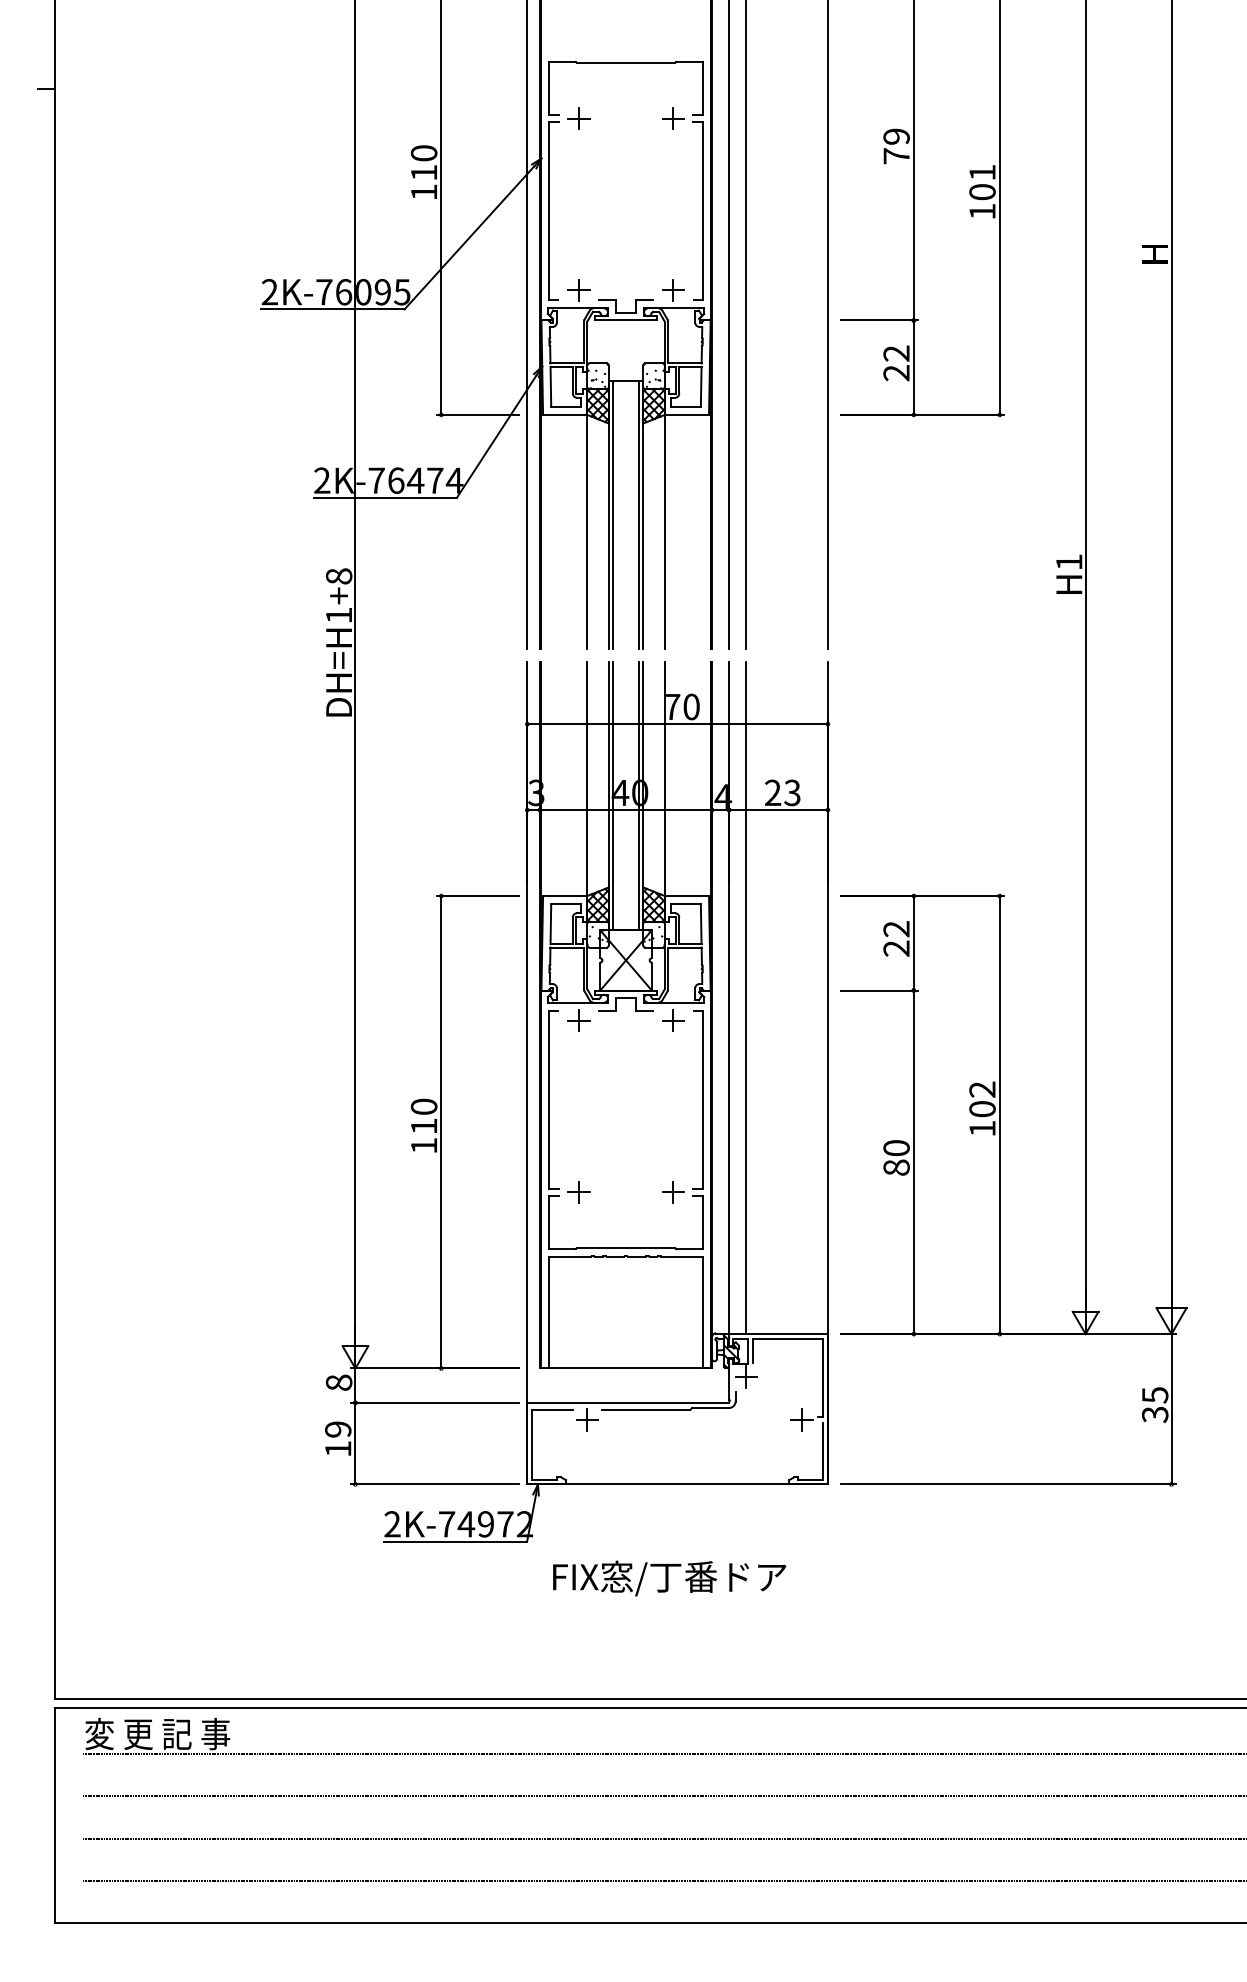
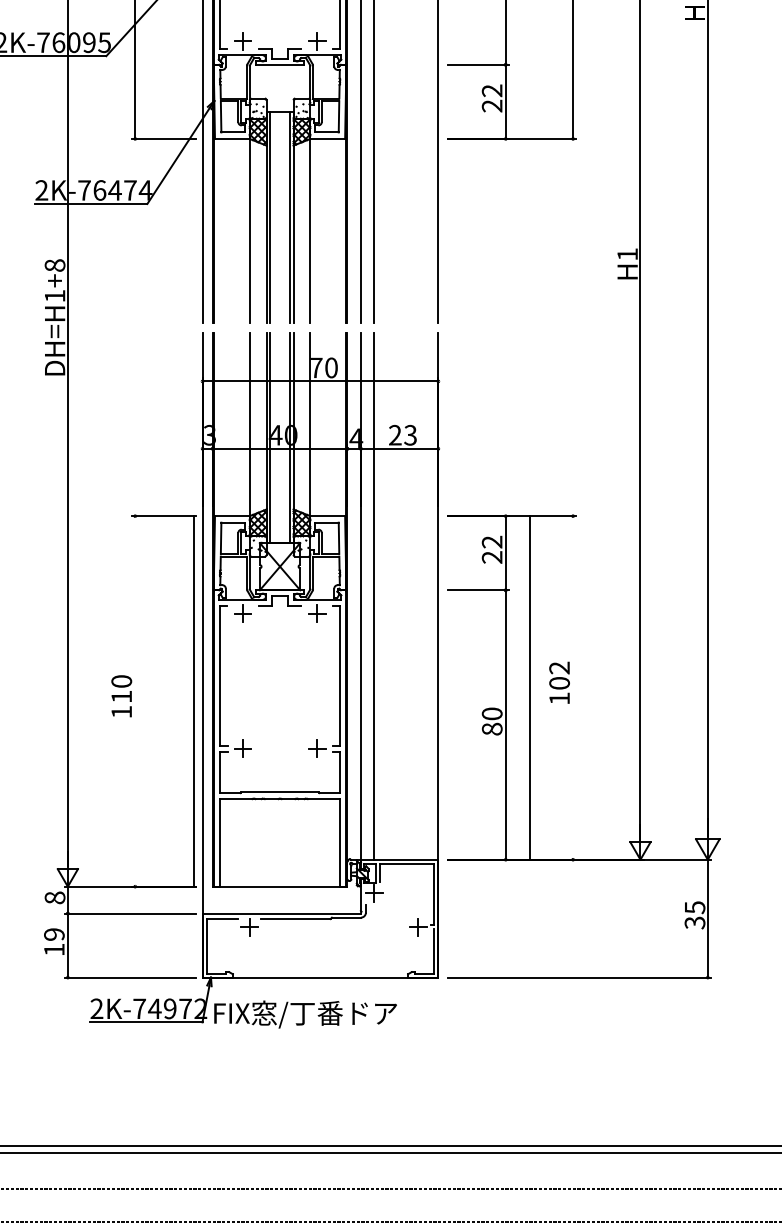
line: (999, 1115) -> (529, 688), moved
line: (441, 1132) -> (194, 701), moved
text: (669, 1578) -> (305, 1014), moved

